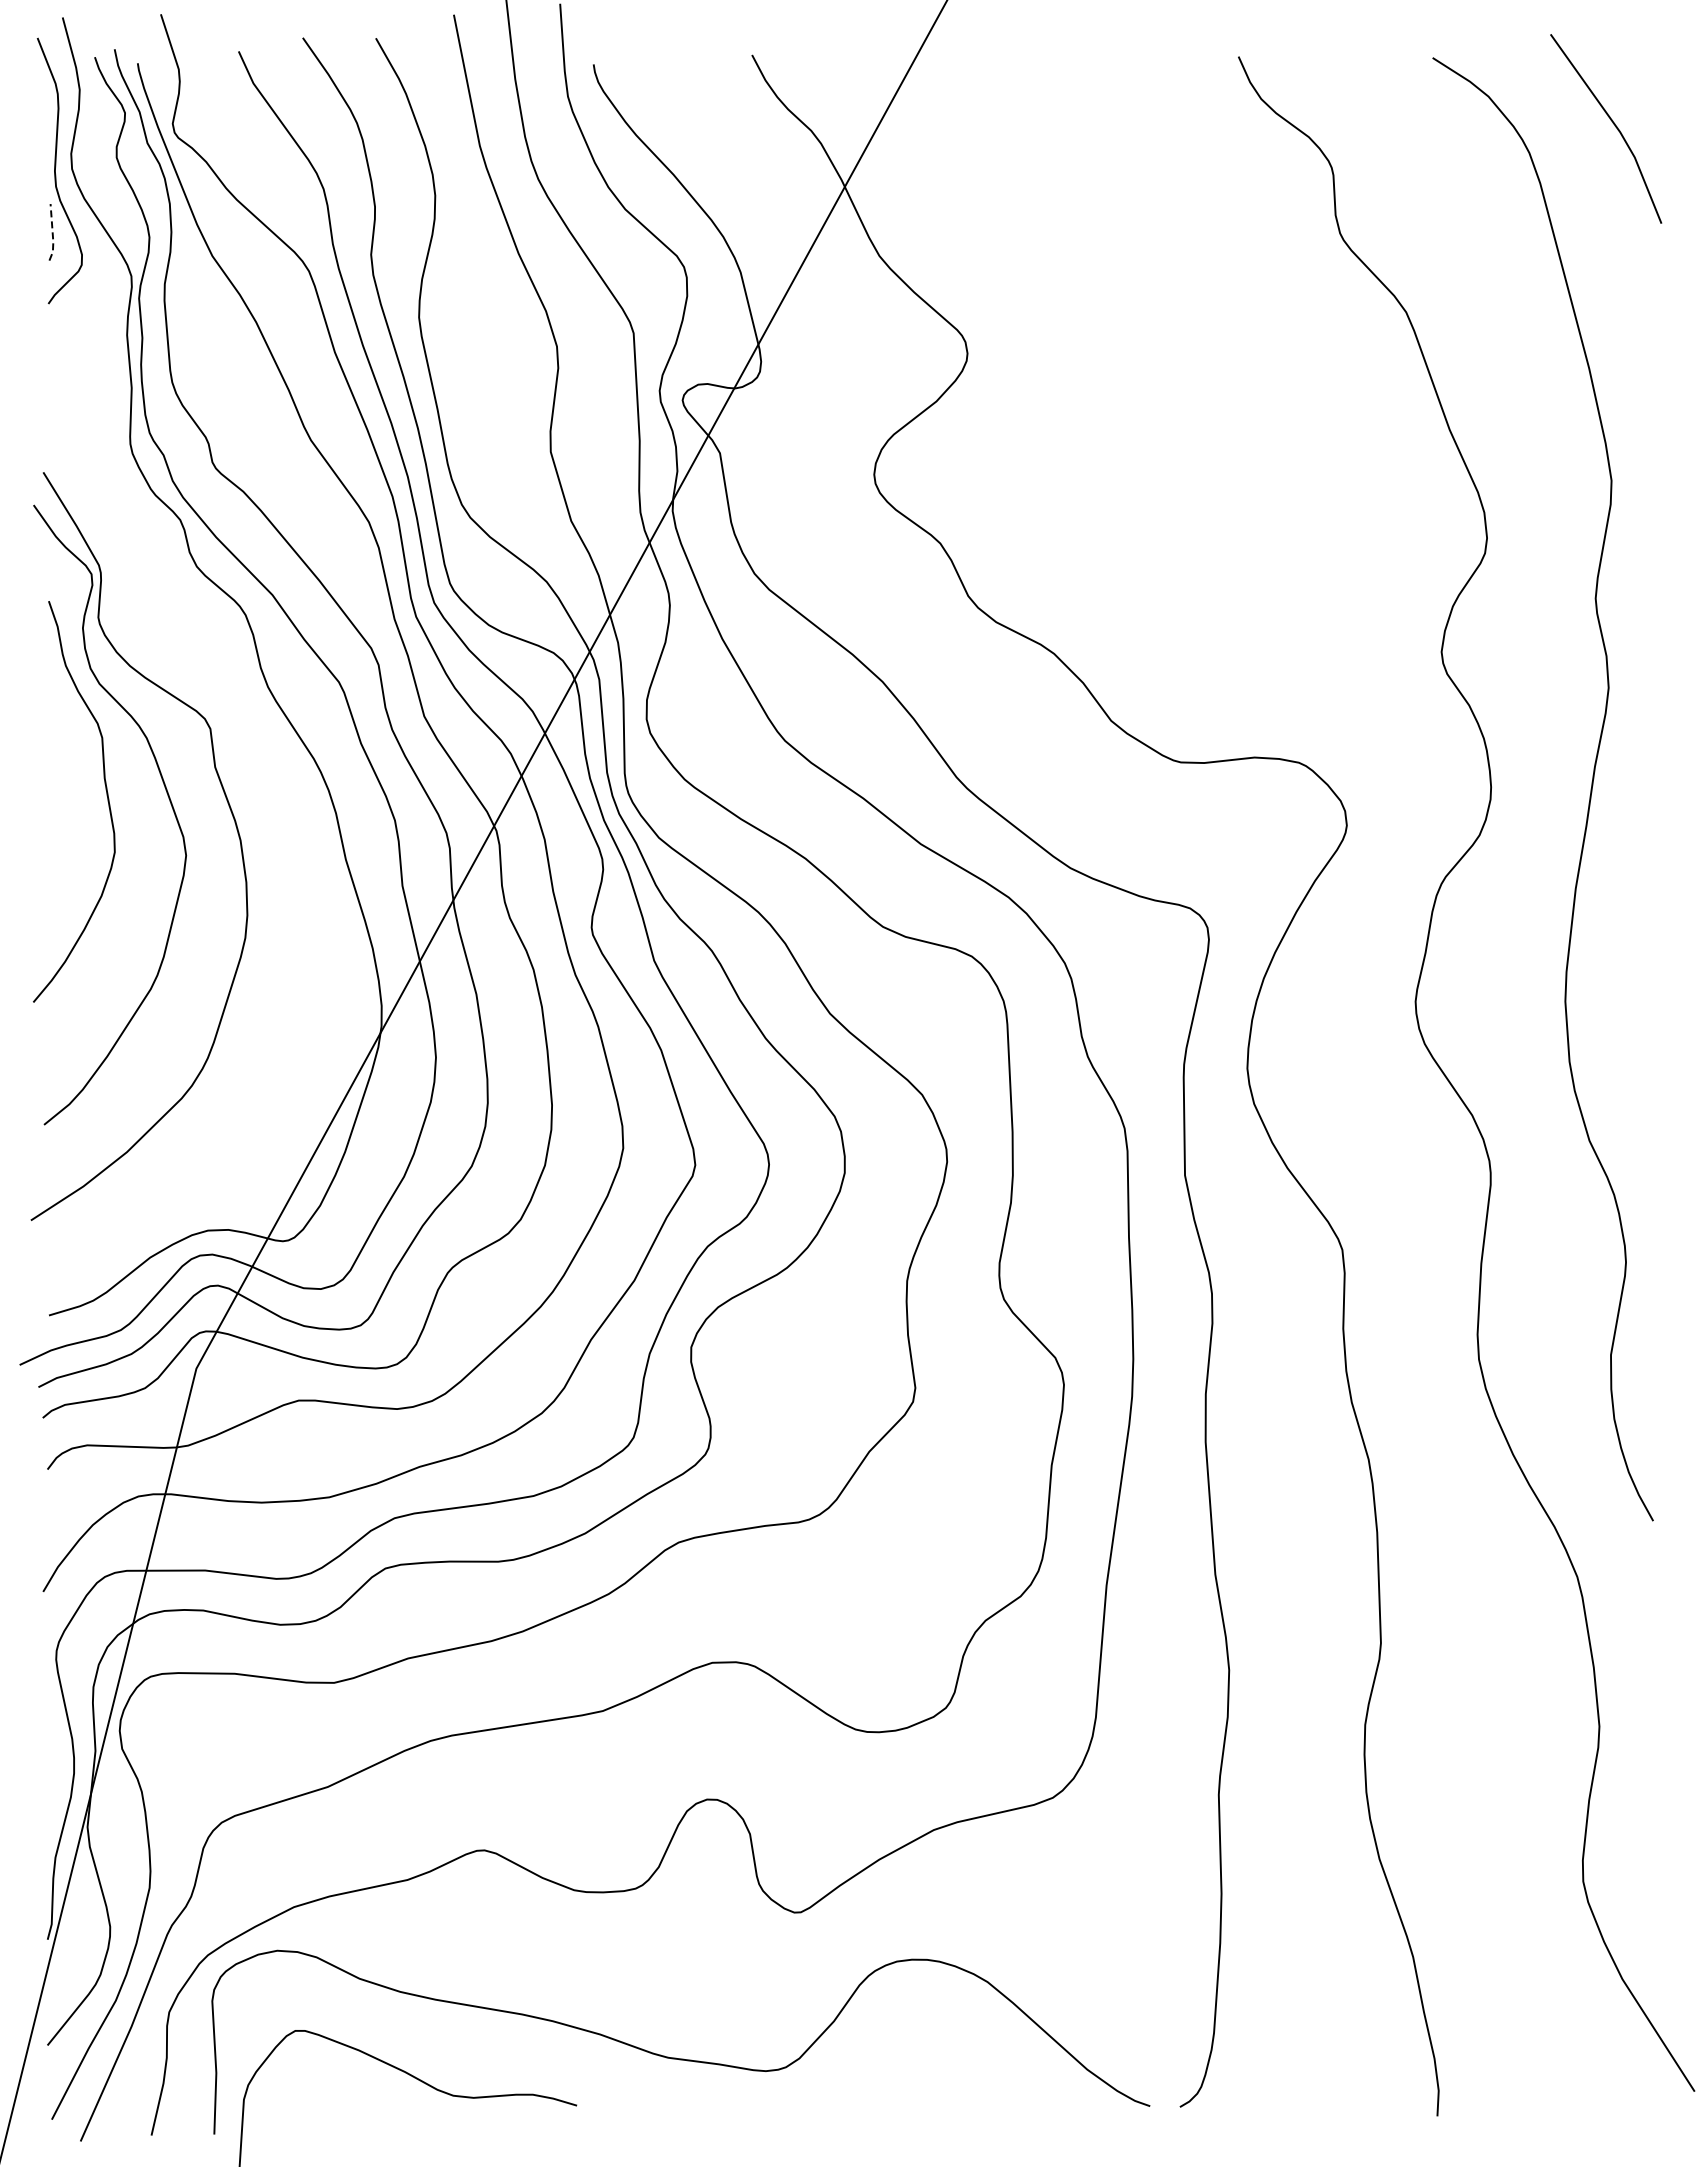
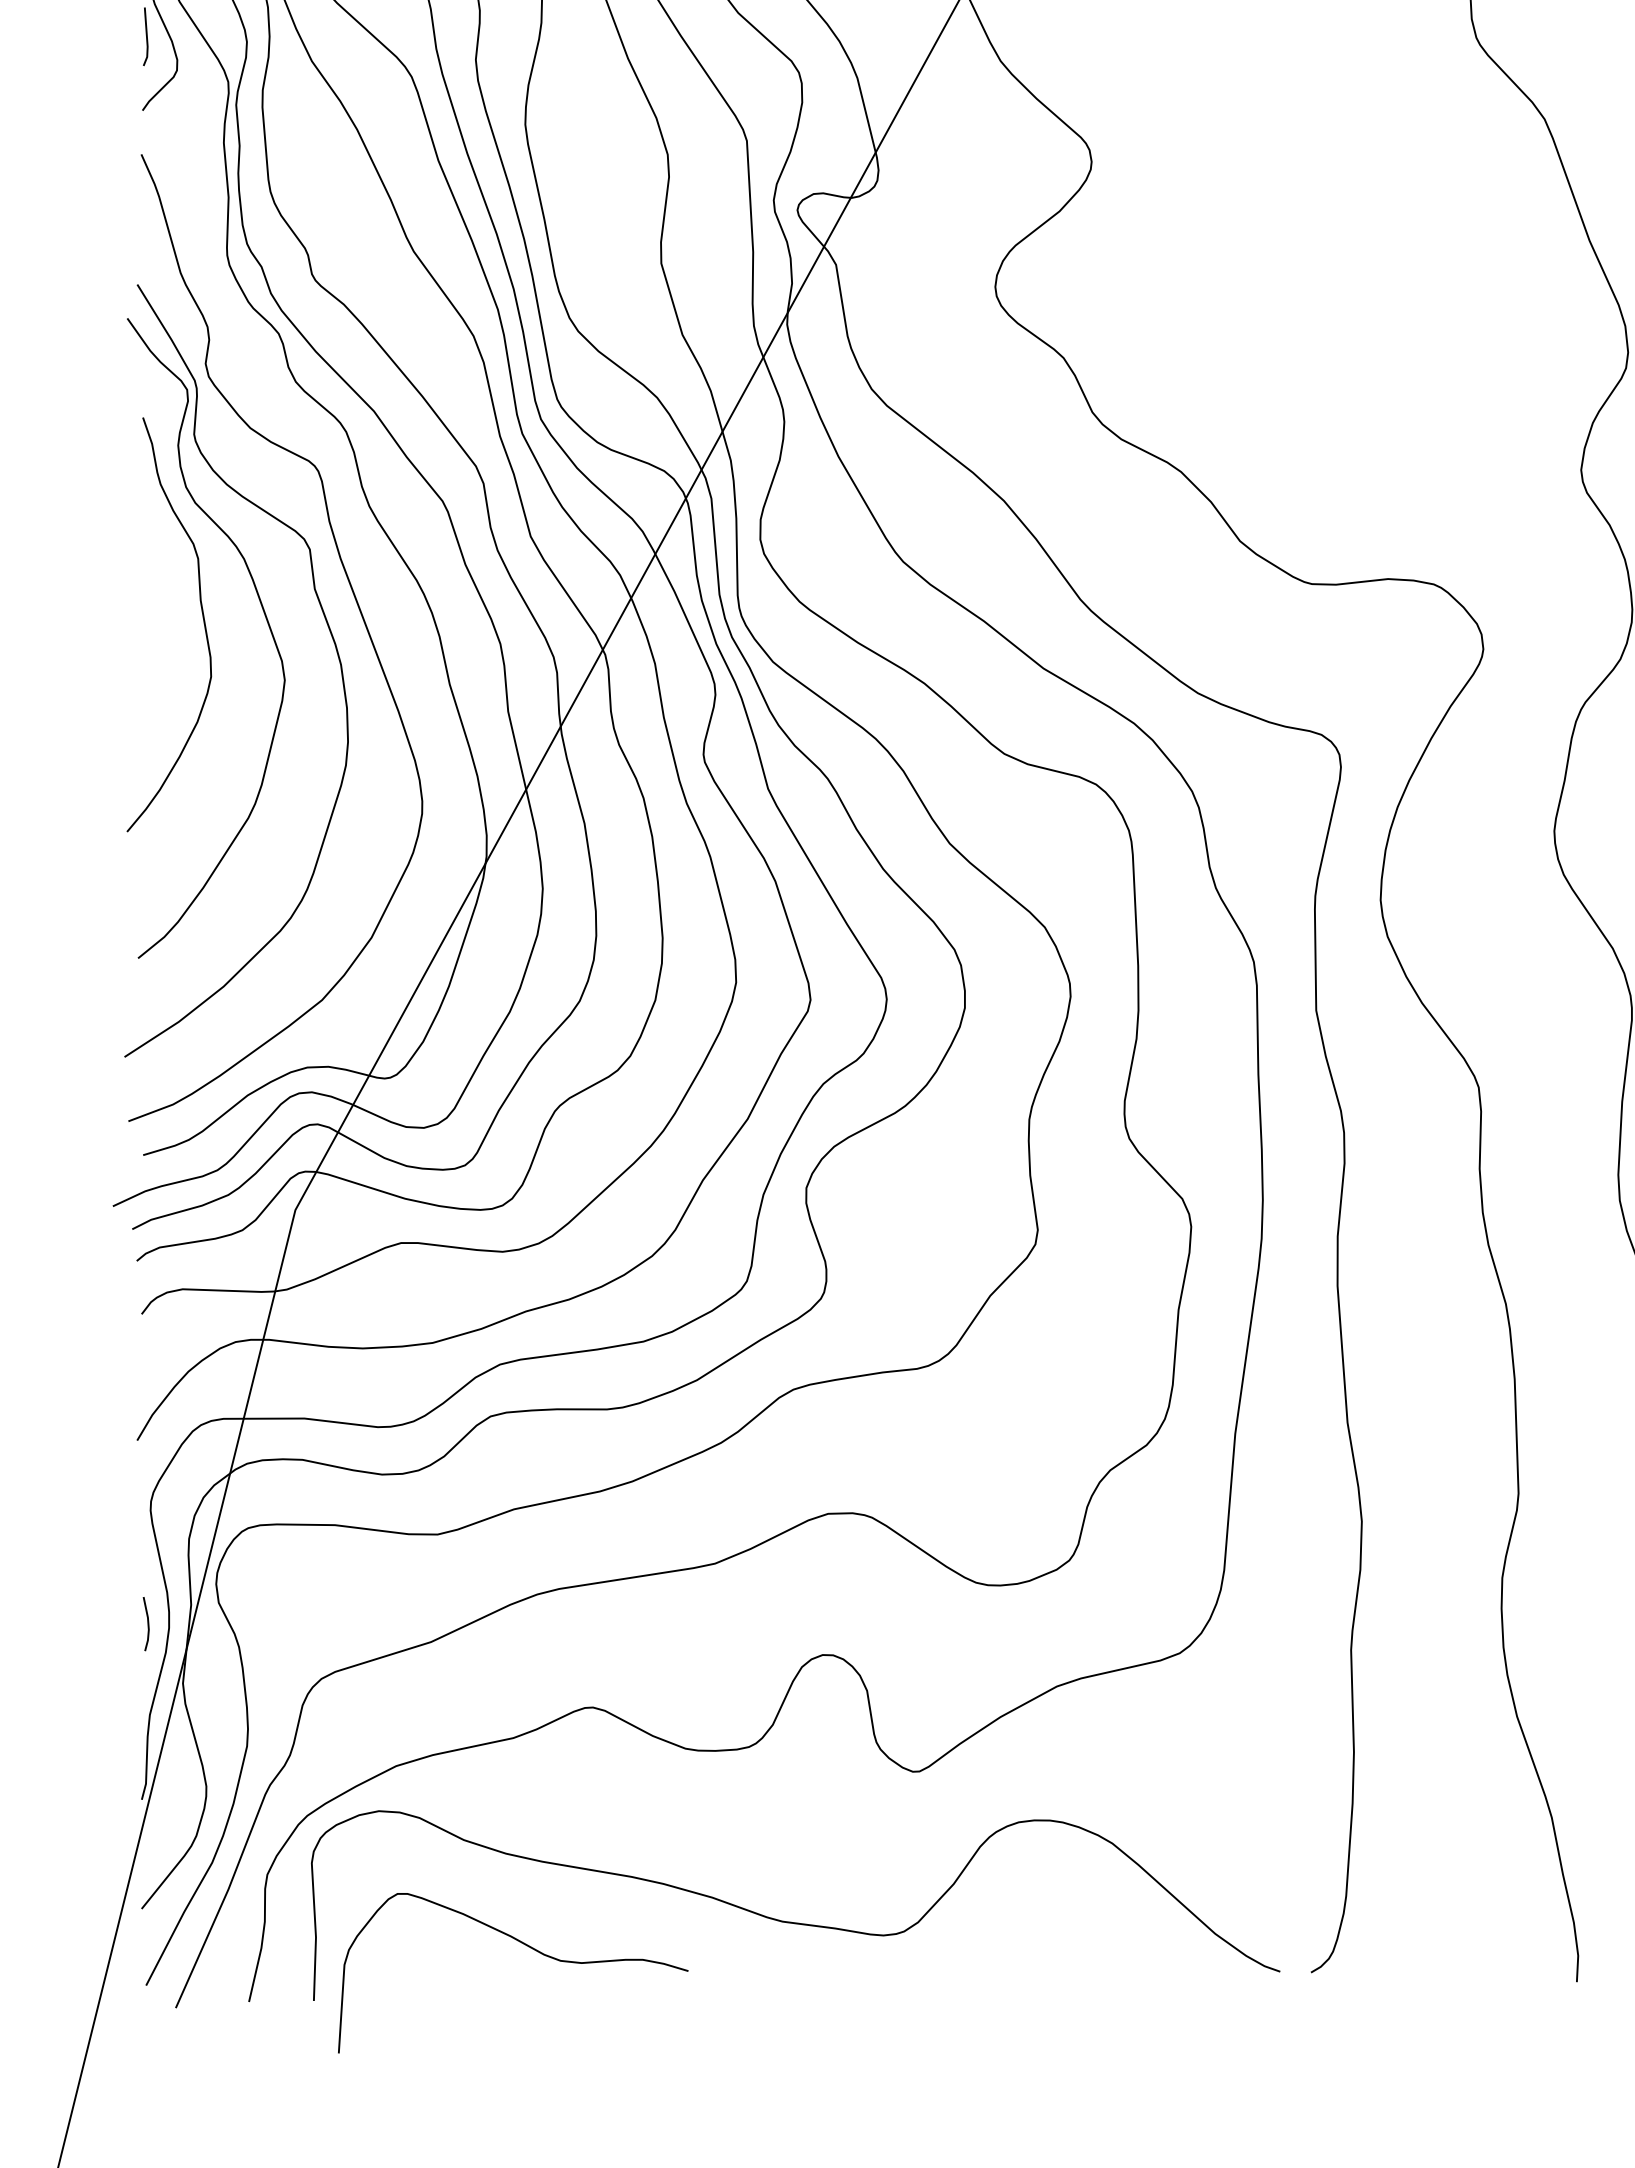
line: (52, 233) -> (146, 37), dashed -> solid
curve: (256, 784) -> (357, 606), added
line: (53, 1769) -> (147, 1623), added

